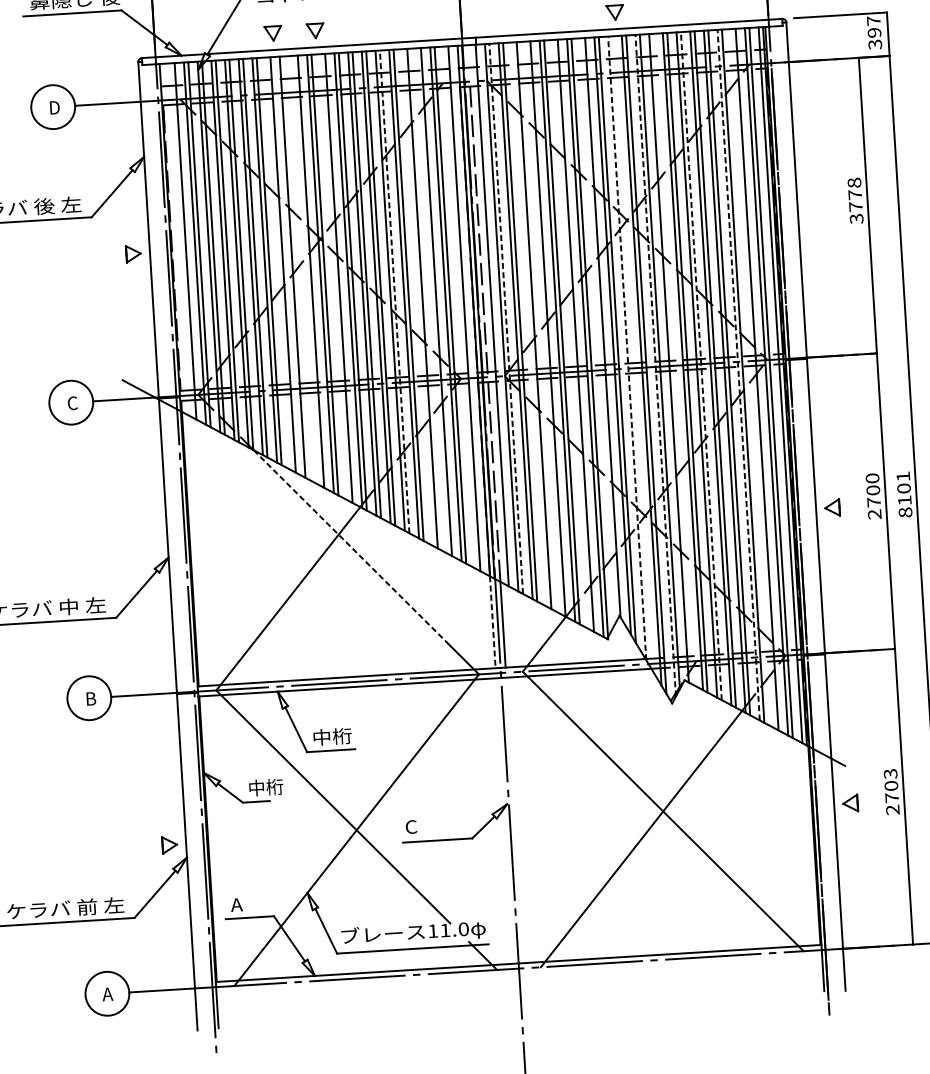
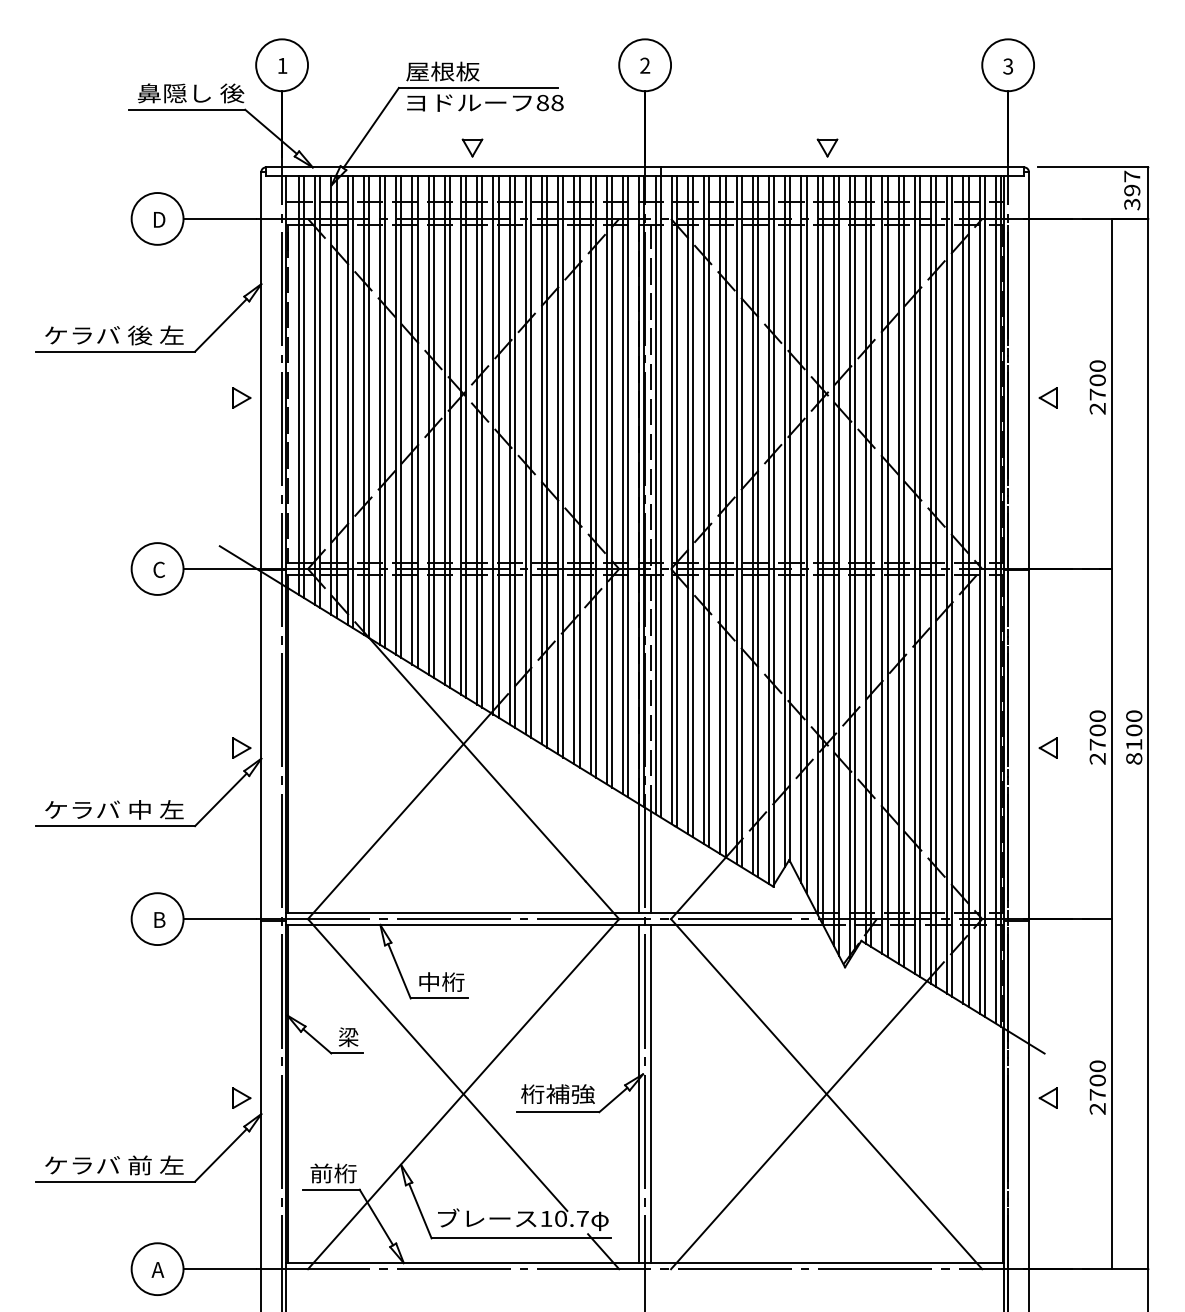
part: (273, 33) -> (422, 147), removed
text: (855, 200) -> (1097, 387), 3778 -> 2700
part: (813, 211) -> (1047, 397), added
line: (180, 239) -> (298, 384), added
line: (278, 263) -> (412, 419), added
line: (296, 268) -> (433, 426), added
line: (306, 270) -> (444, 429), added
line: (334, 276) -> (477, 439), added
line: (394, 291) -> (547, 461), dashed -> solid
line: (418, 297) -> (574, 469), added
line: (431, 300) -> (590, 474), added
line: (460, 307) -> (623, 484), added
line: (487, 314) -> (655, 494), added
line: (505, 318) -> (676, 501), dashed -> solid
line: (529, 324) -> (704, 509), added
line: (543, 327) -> (720, 514), added
line: (598, 329) -> (785, 520), added
line: (571, 334) -> (752, 524), added
line: (627, 347) -> (817, 544), dashed -> solid
line: (631, 351) -> (822, 549), added
line: (673, 358) -> (871, 560), added
line: (655, 365) -> (849, 567), dashed -> solid
line: (701, 366) -> (903, 571), dashed -> solid
line: (738, 374) -> (947, 584), dashed -> solid
line: (752, 378) -> (963, 589), added
text: (903, 475) -> (1134, 715), 8101 -> 8100
line: (351, 546) -> (477, 759), dashed -> solid
part: (151, 549) -> (241, 747), added
line: (493, 623) -> (639, 859), dashed -> solid
text: (890, 774) -> (1097, 1066), 2703 -> 2700
text: (265, 787) -> (359, 1037), 中桁 -> 梁
line: (515, 819) -> (651, 1093), added
line: (505, 820) -> (639, 1093), added
text: (435, 824) -> (557, 1093), C -> 桁補強
text: (250, 903) -> (332, 1173), A -> 前桁
text: (454, 929) -> (571, 1218), 11.0 -> 10.7

